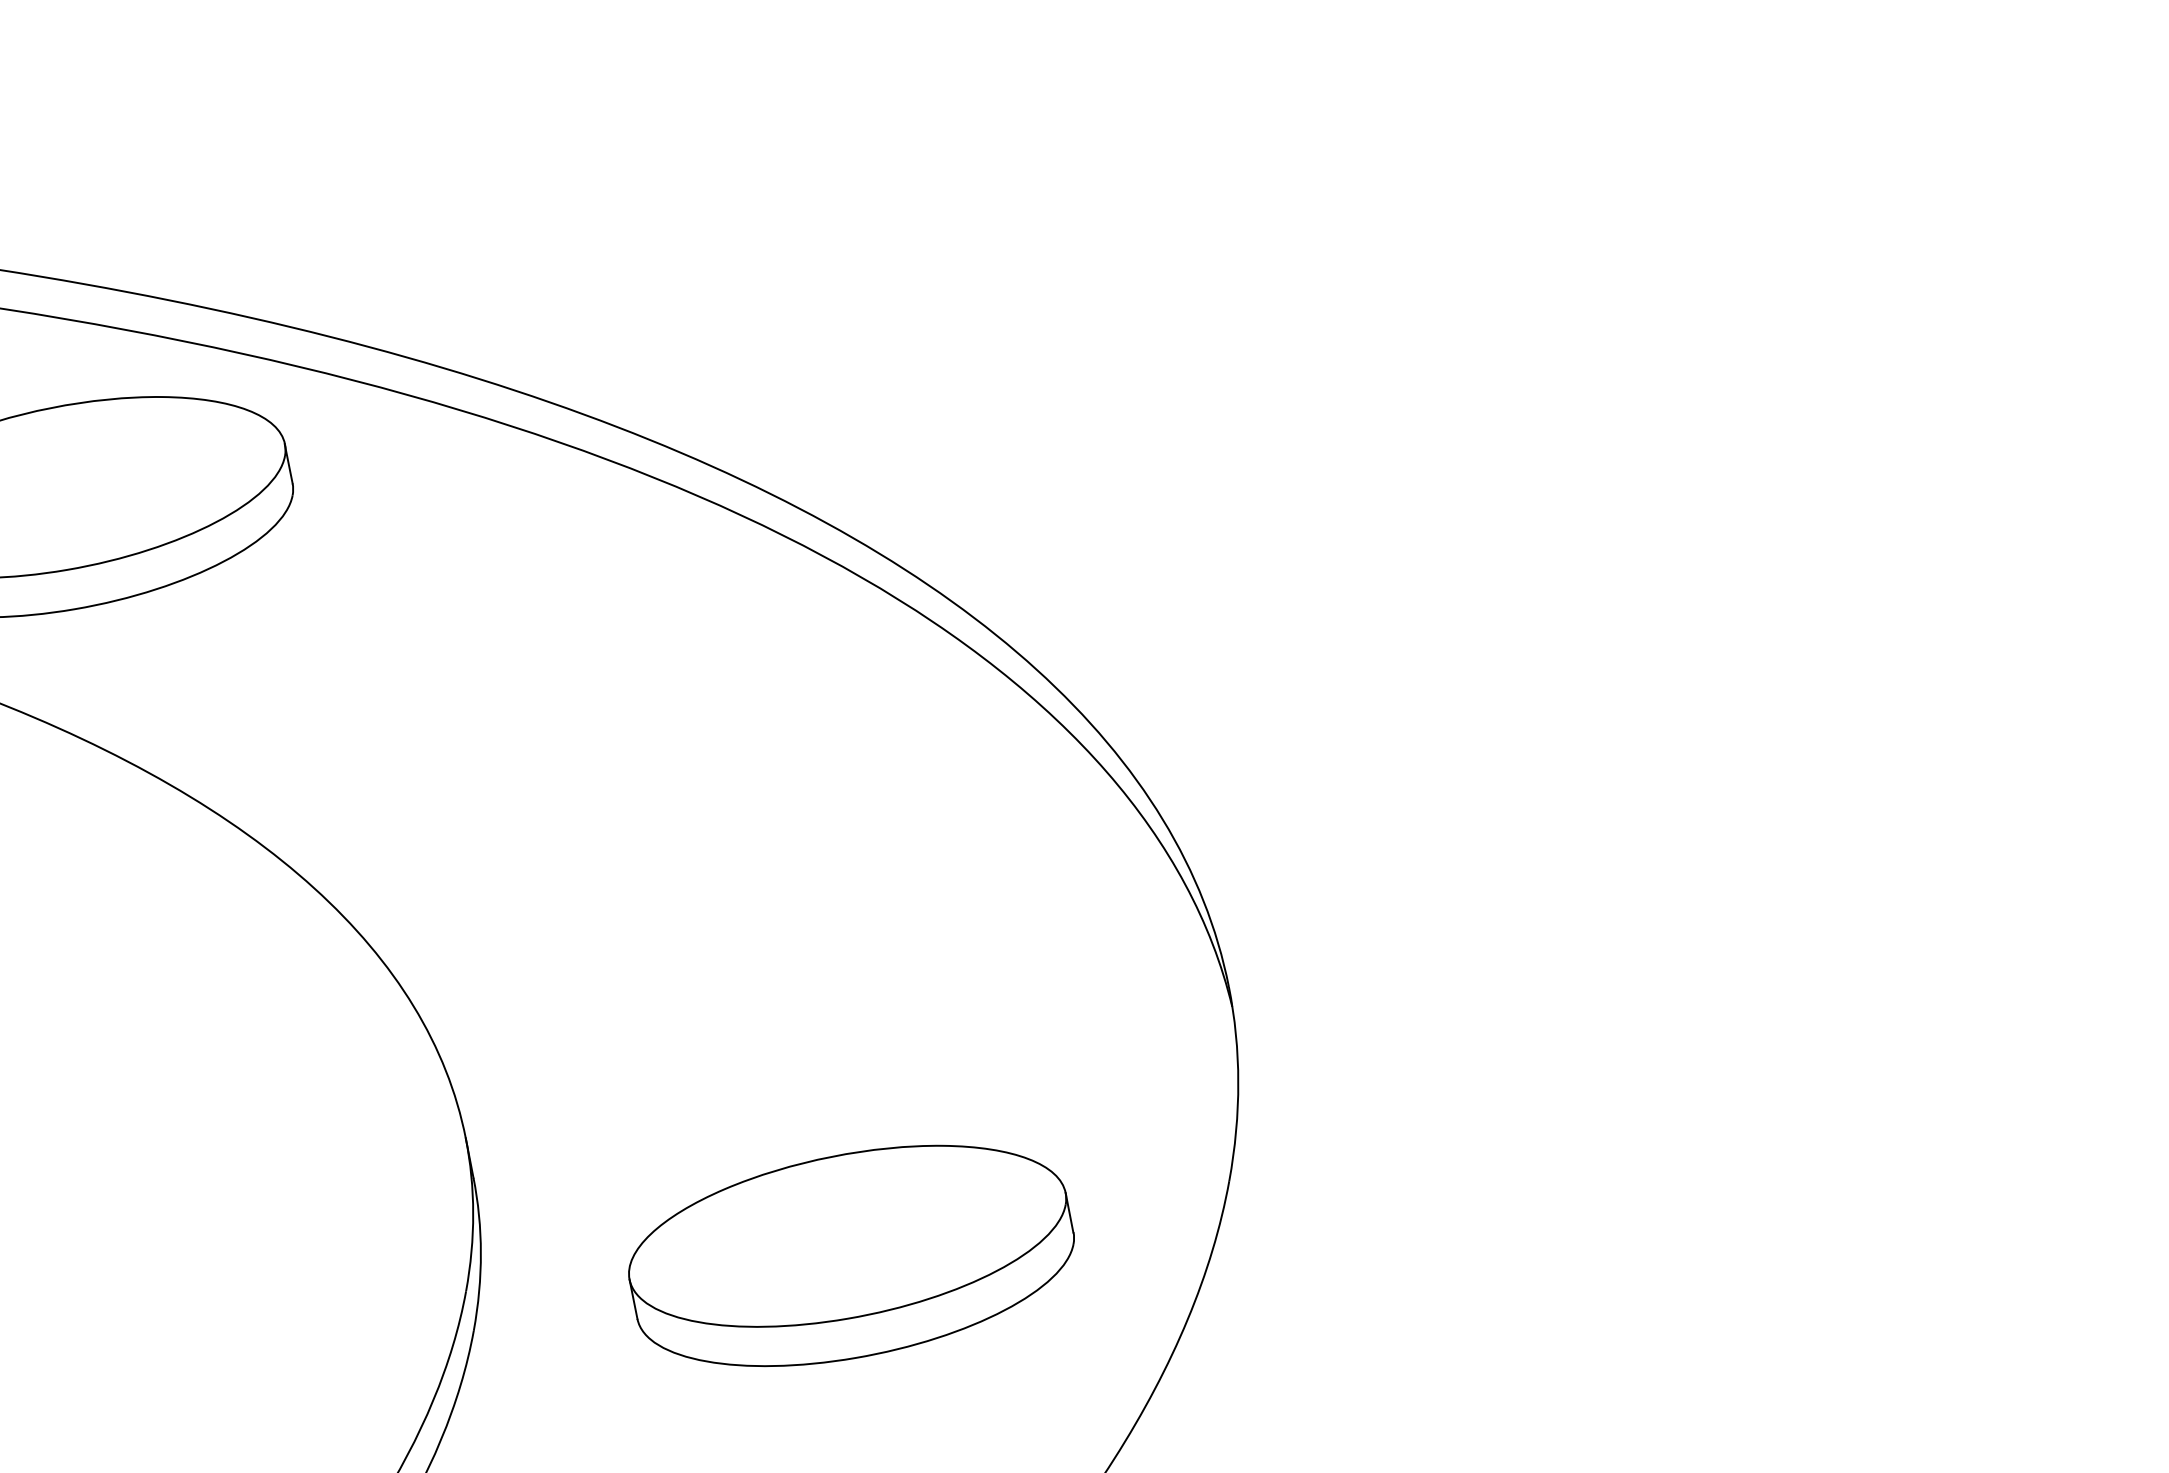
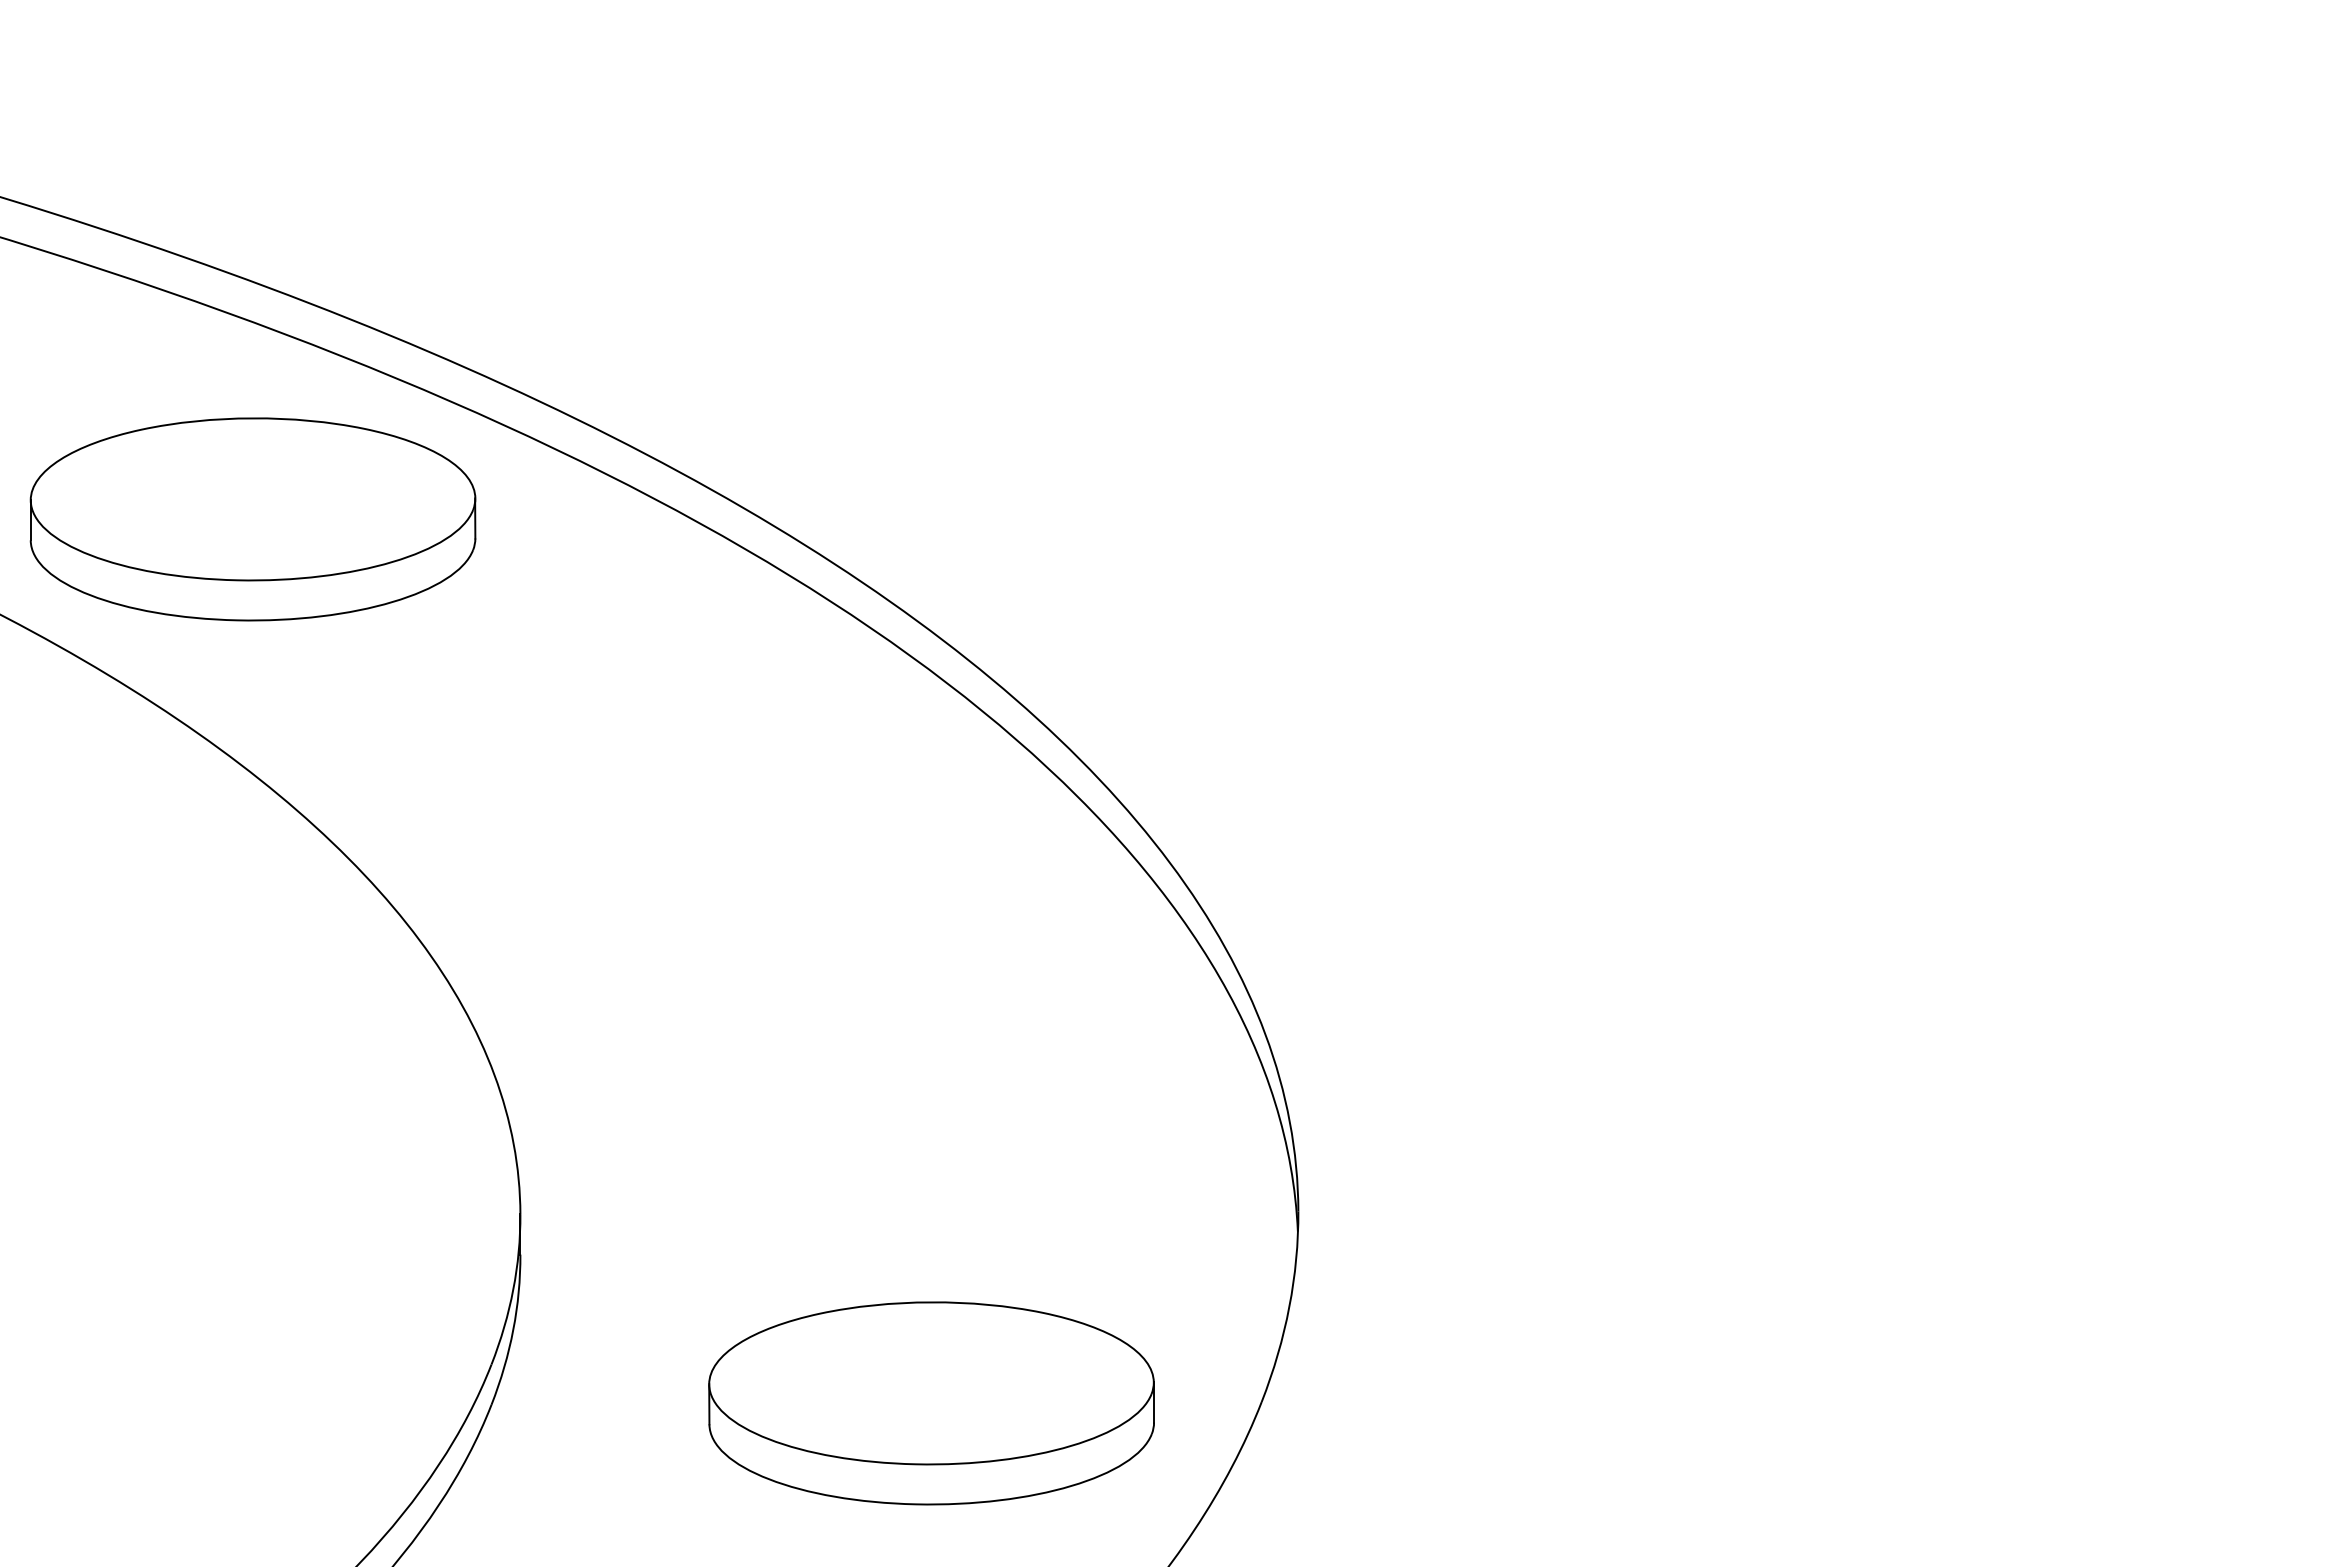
part: (851, 1256) -> (931, 1403), moved

